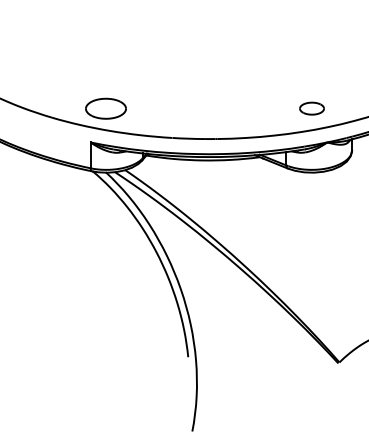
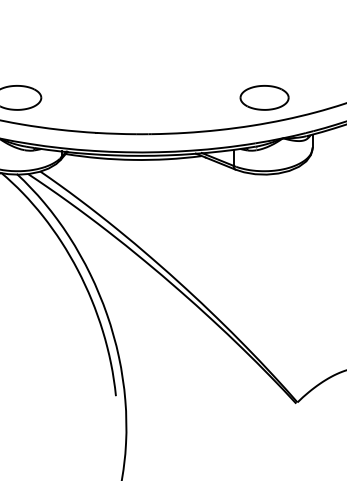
part: (311, 108) -> (263, 97), size x1.67

